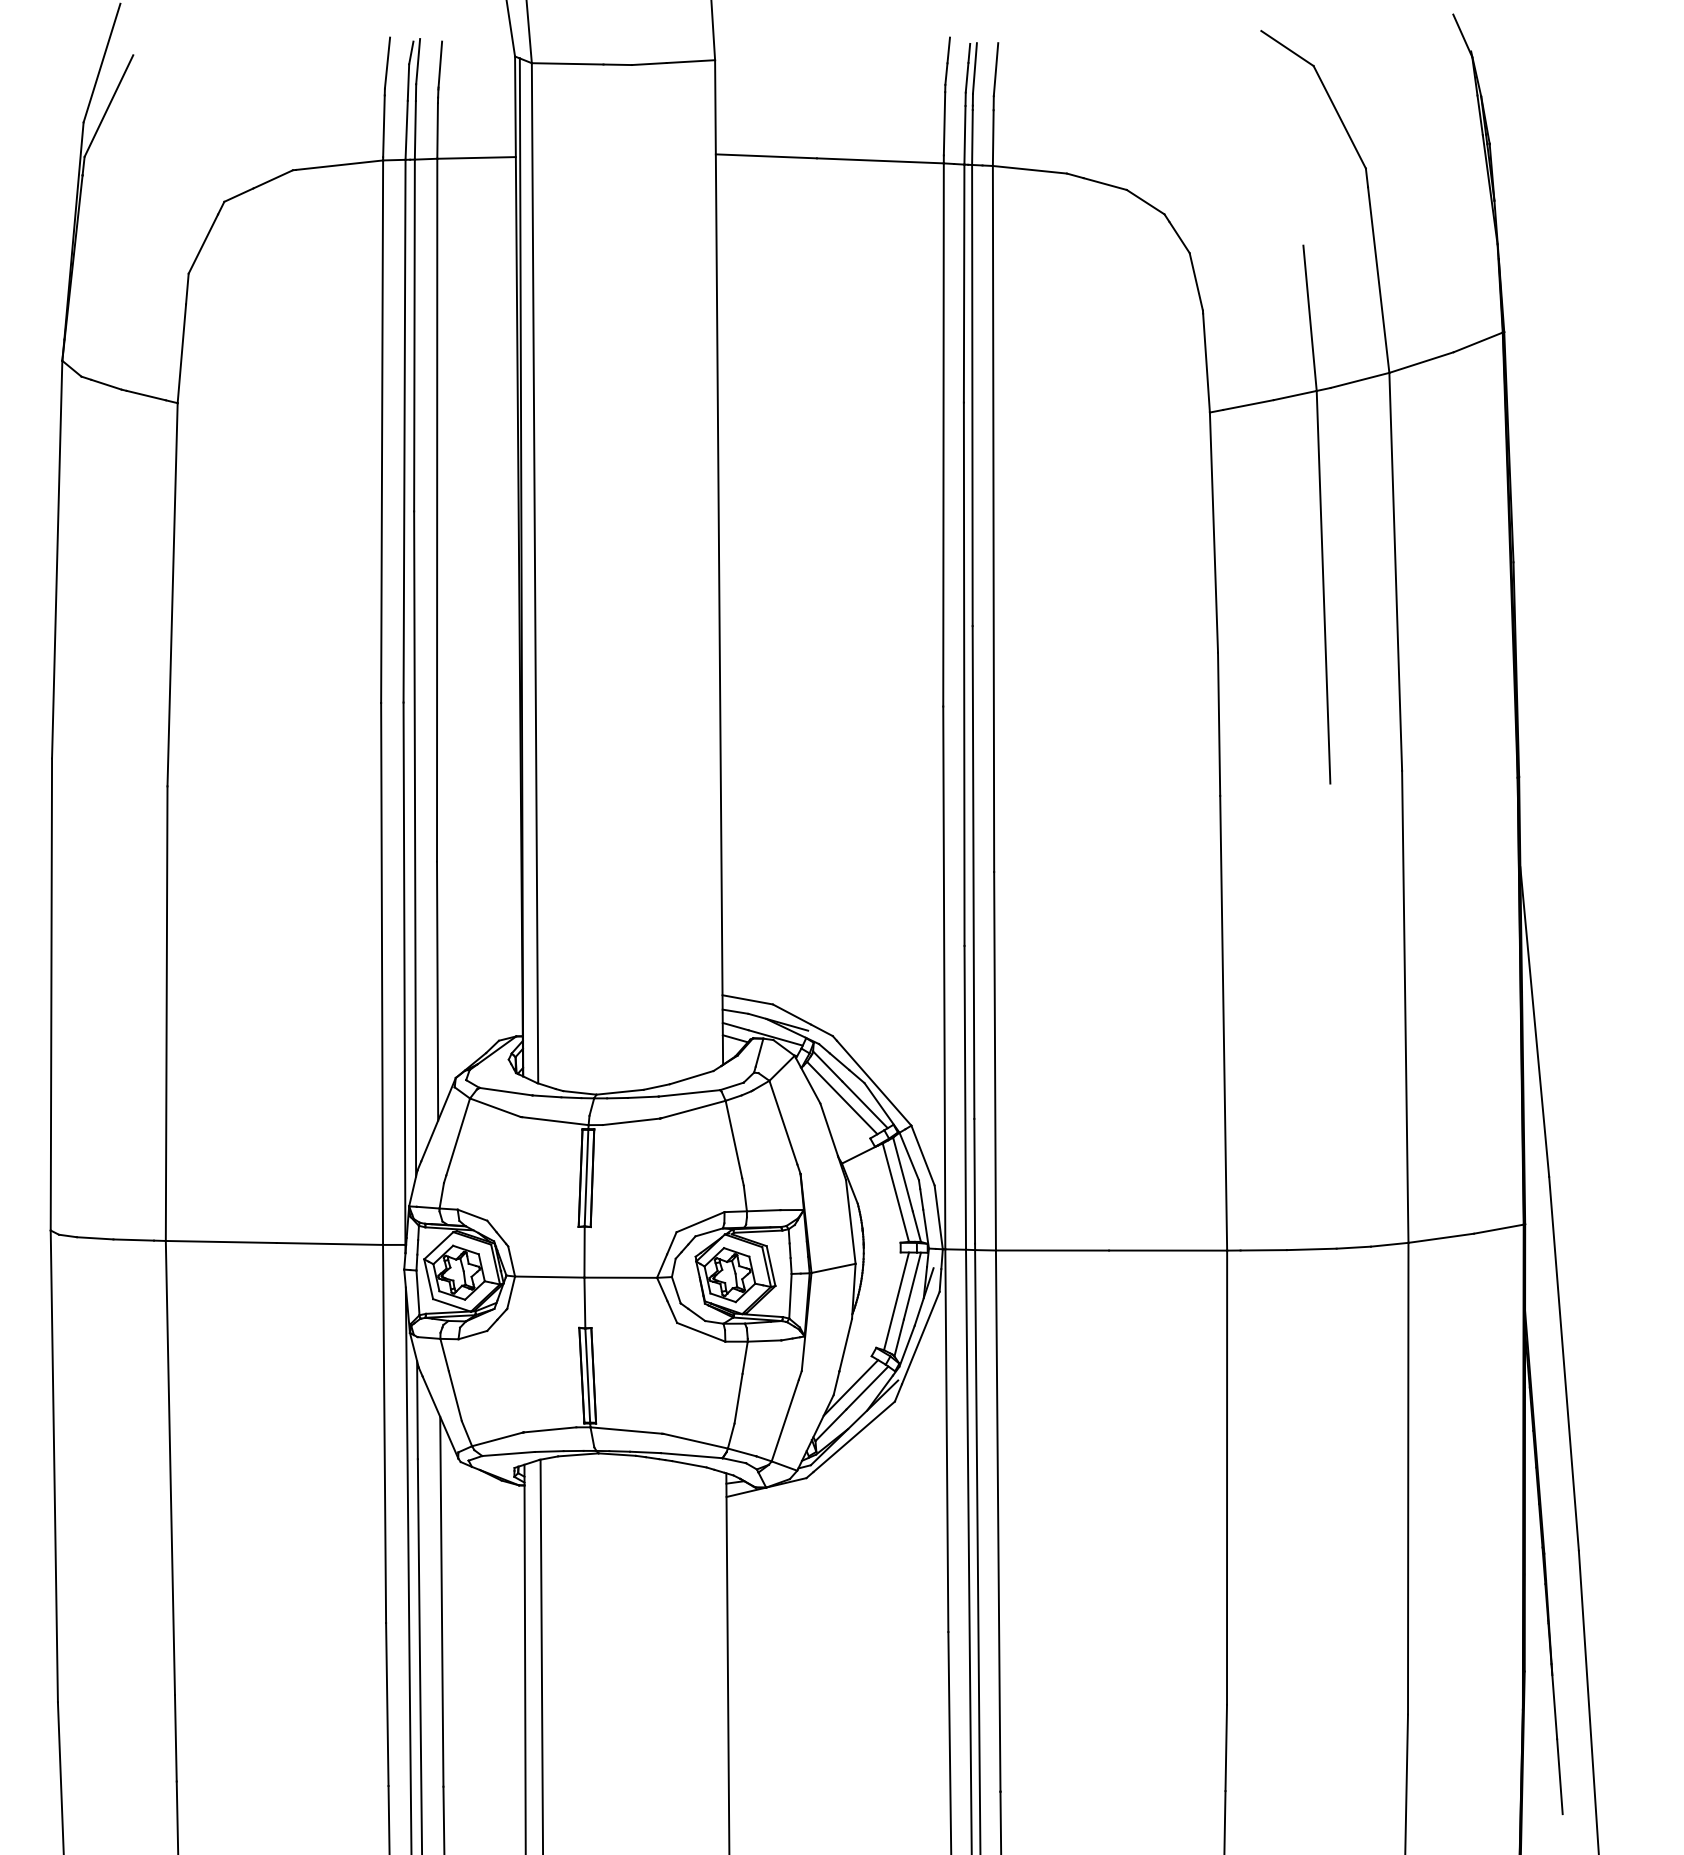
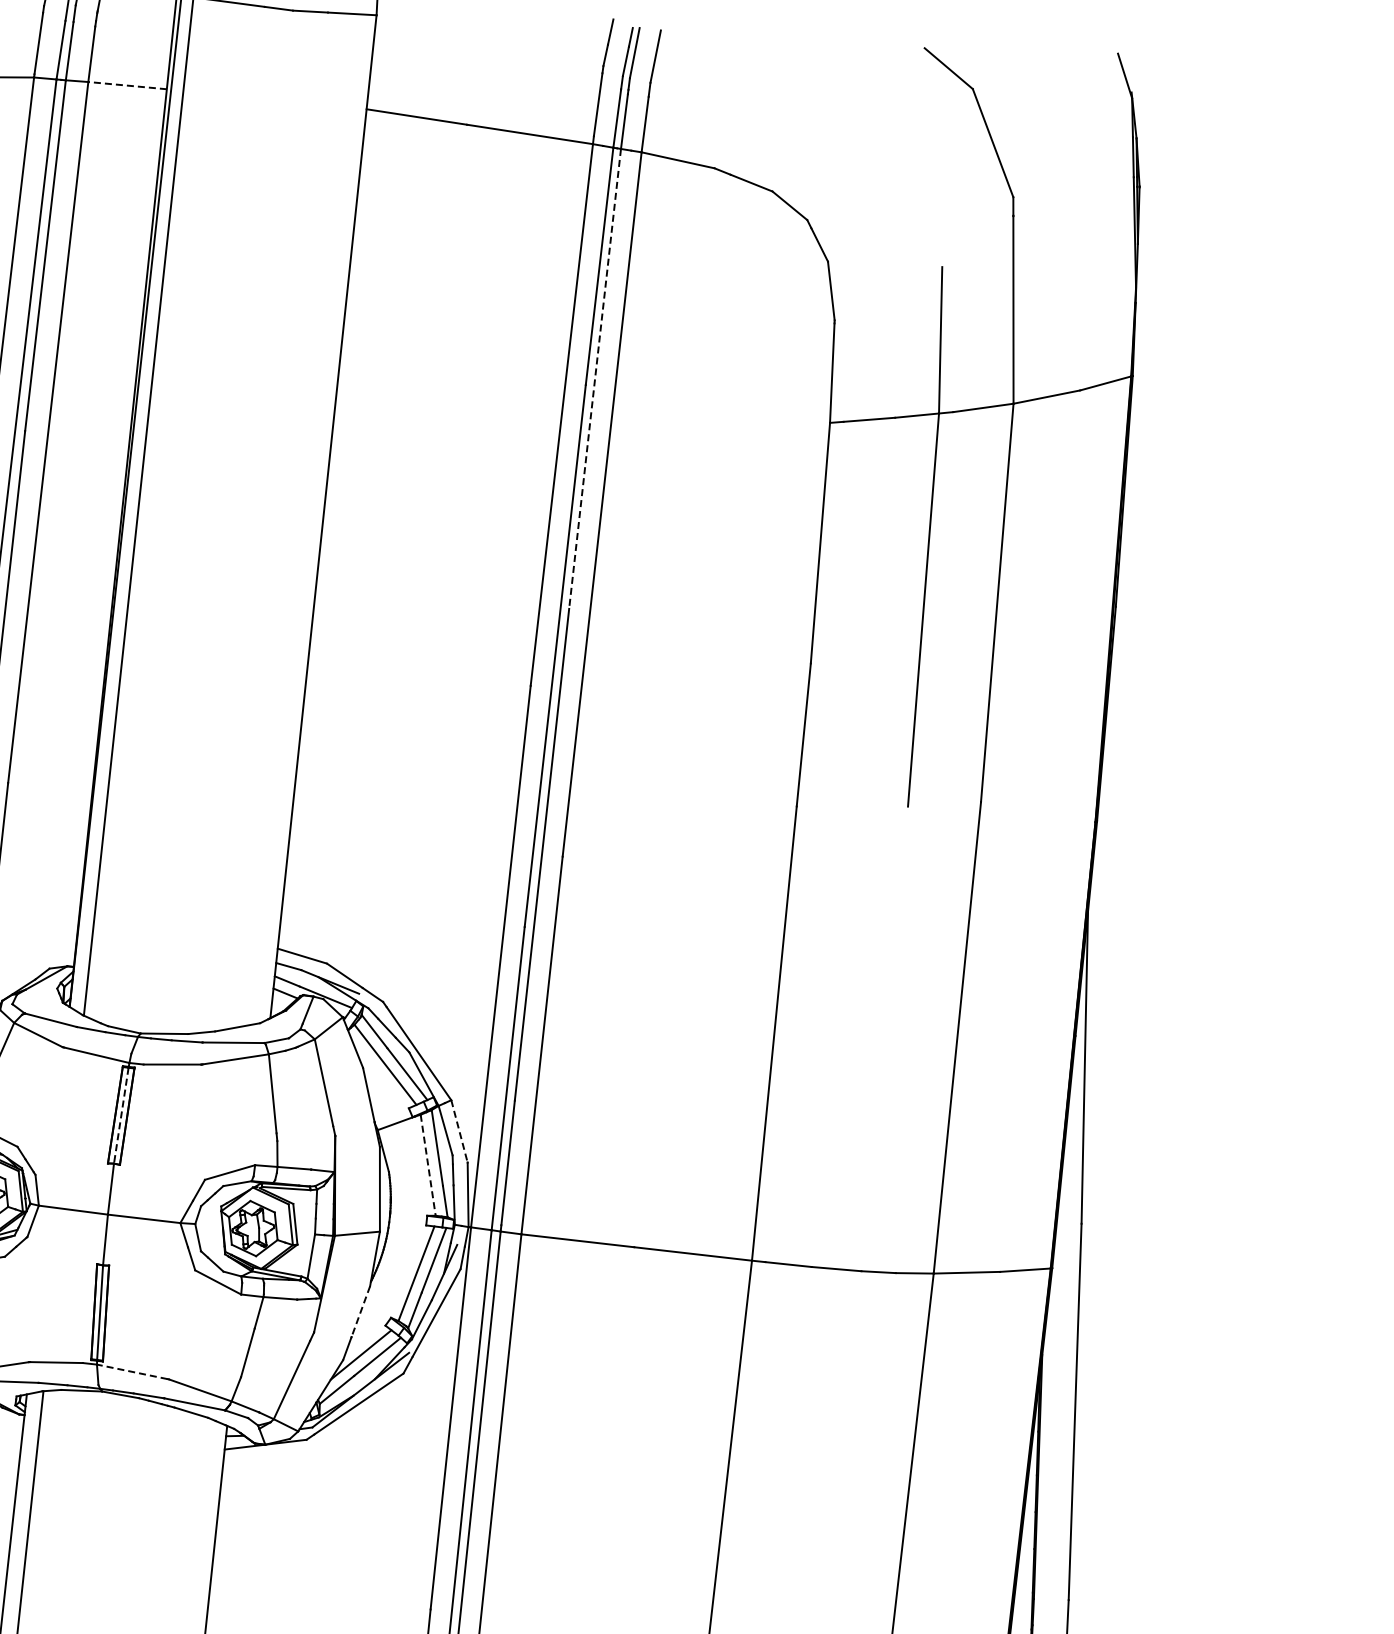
line: (476, 157) -> (127, 85), solid -> dashed
line: (972, 395) -> (595, 378), solid -> dashed
line: (923, 1156) -> (459, 1132), solid -> dashed
line: (586, 1178) -> (121, 1115), solid -> dashed
line: (895, 1192) -> (427, 1165), solid -> dashed
line: (845, 1345) -> (360, 1311), solid -> dashed
line: (626, 1430) -> (132, 1371), solid -> dashed

